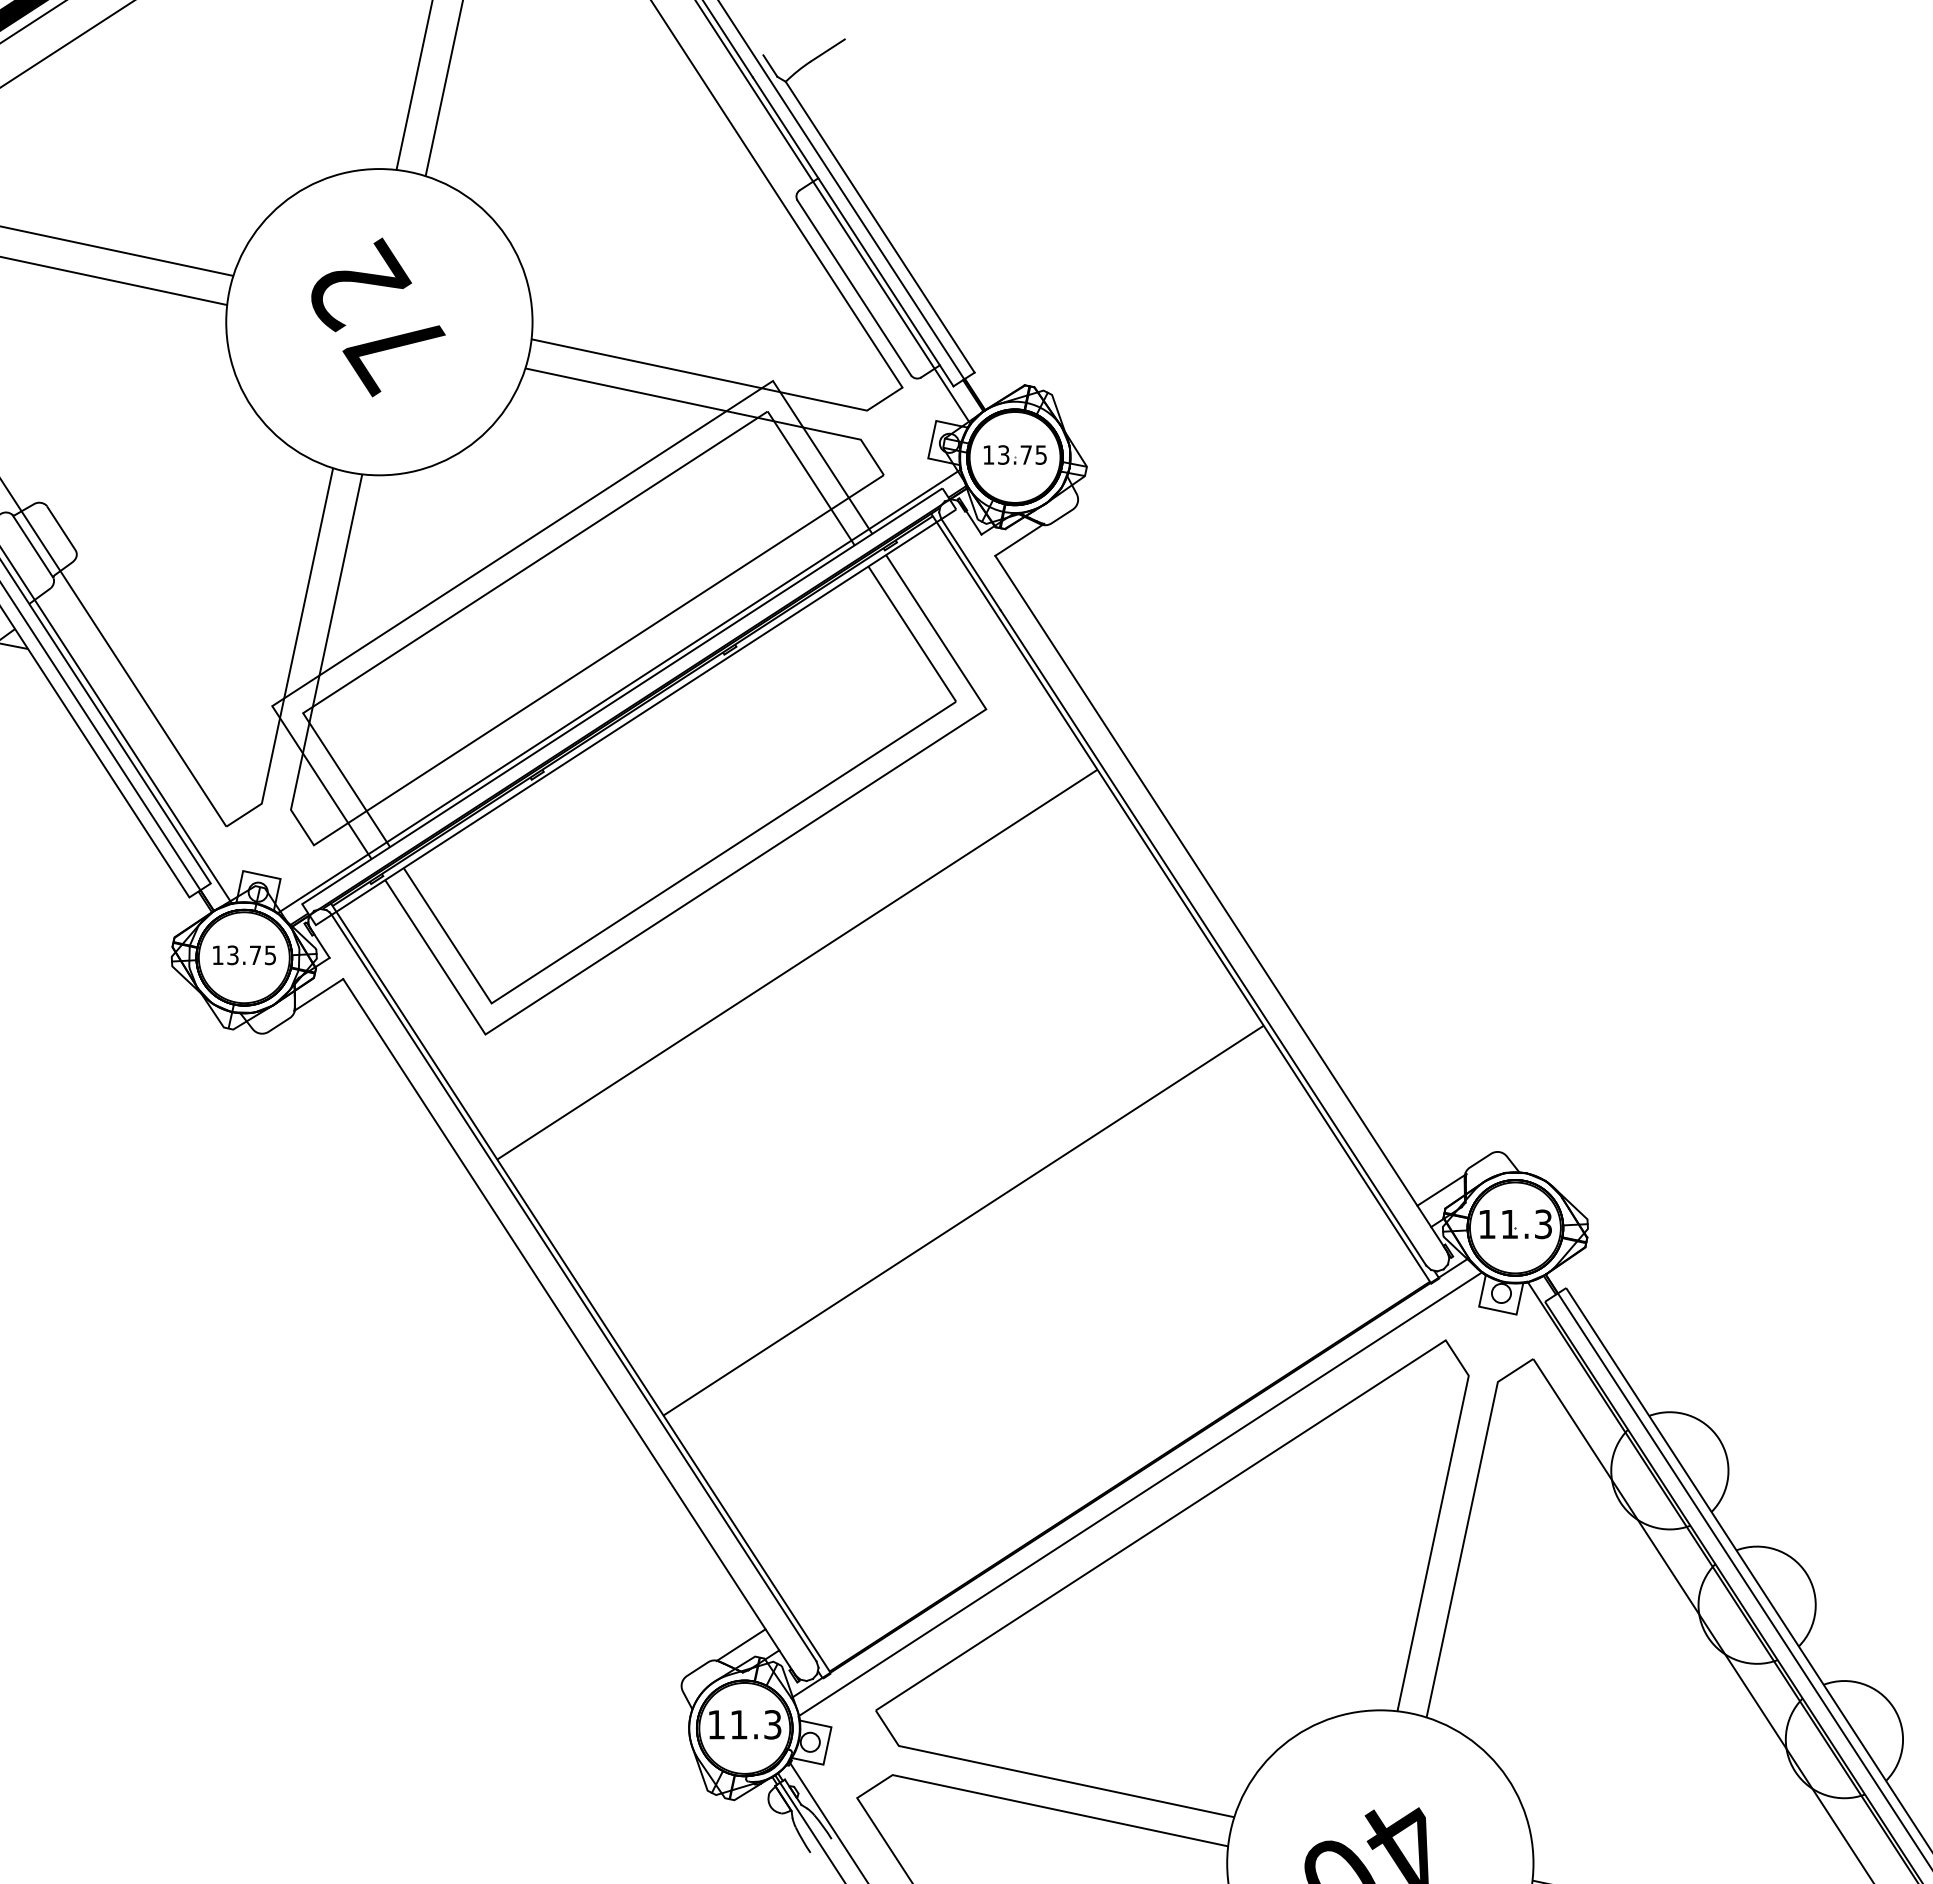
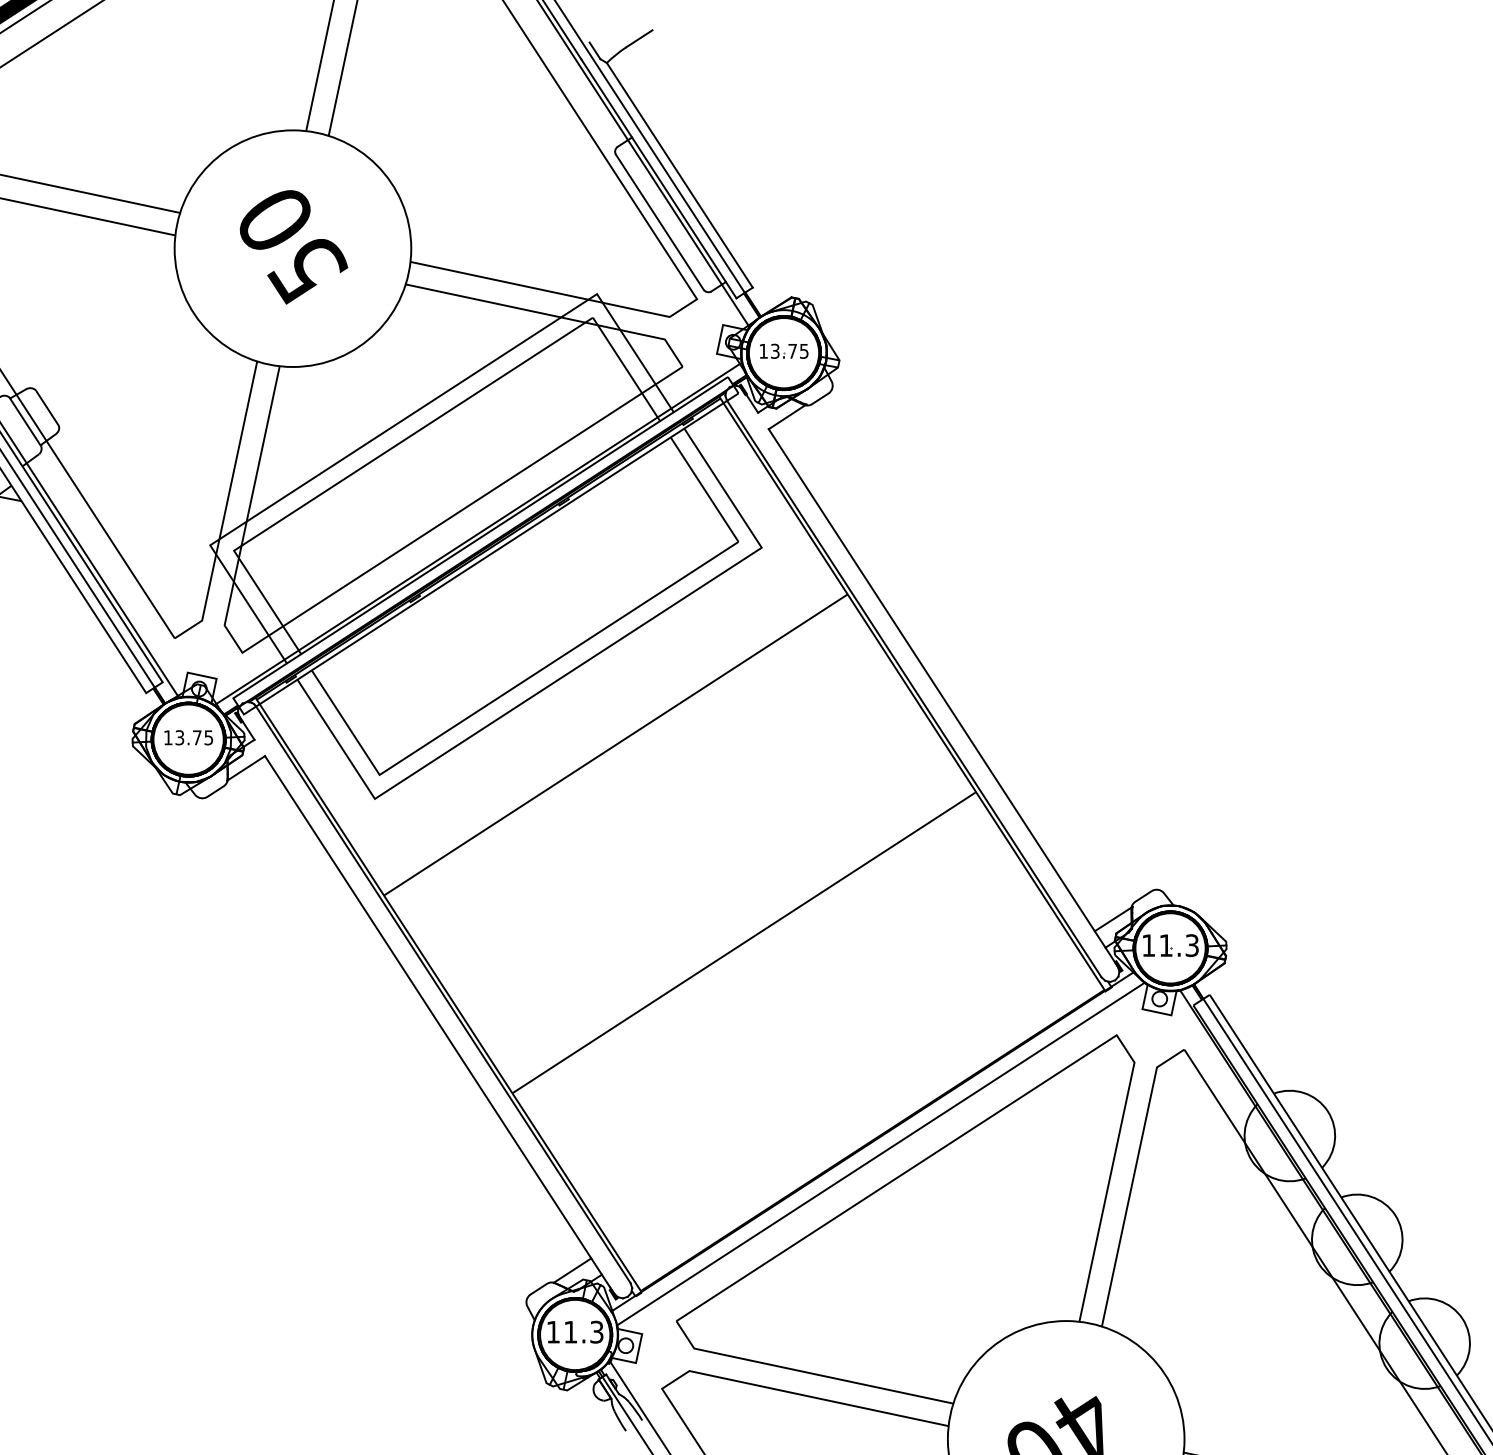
text: (380, 317) -> (293, 245), 72 -> 50

